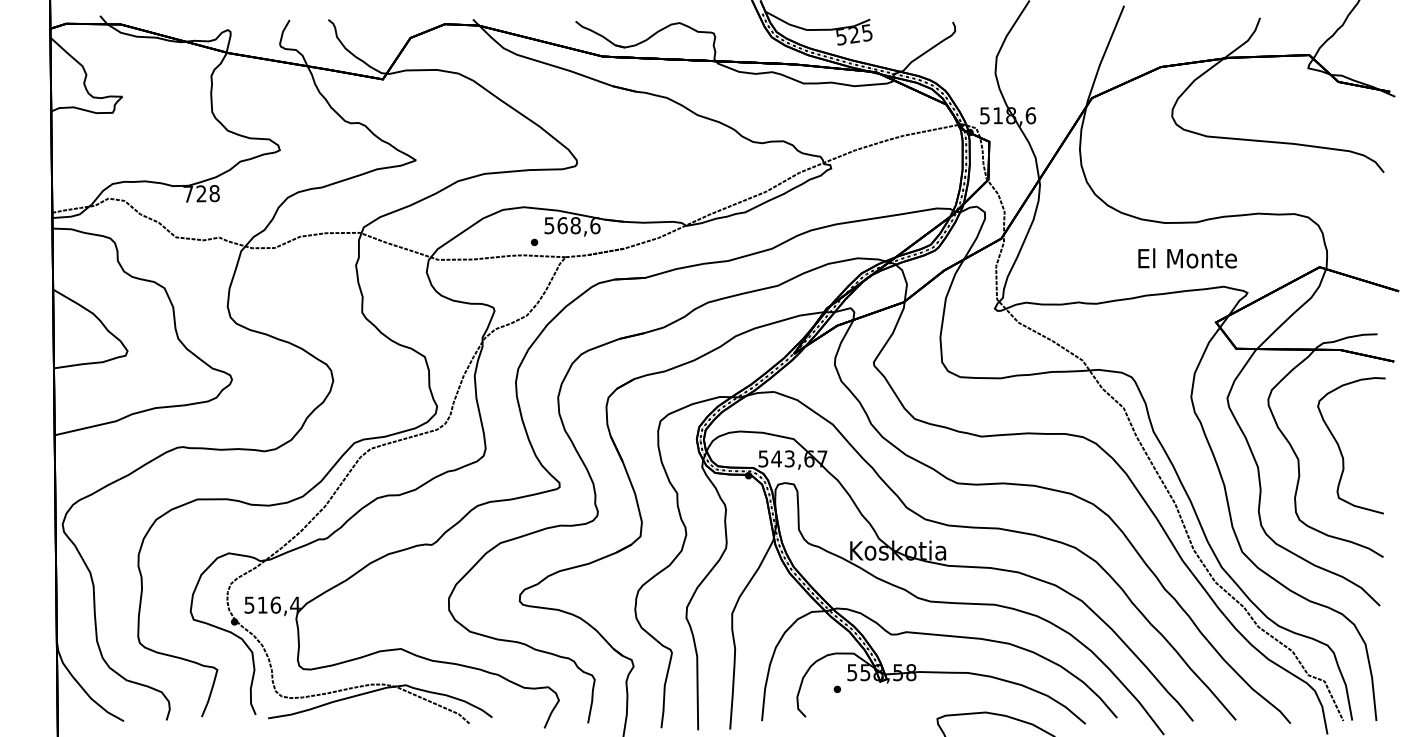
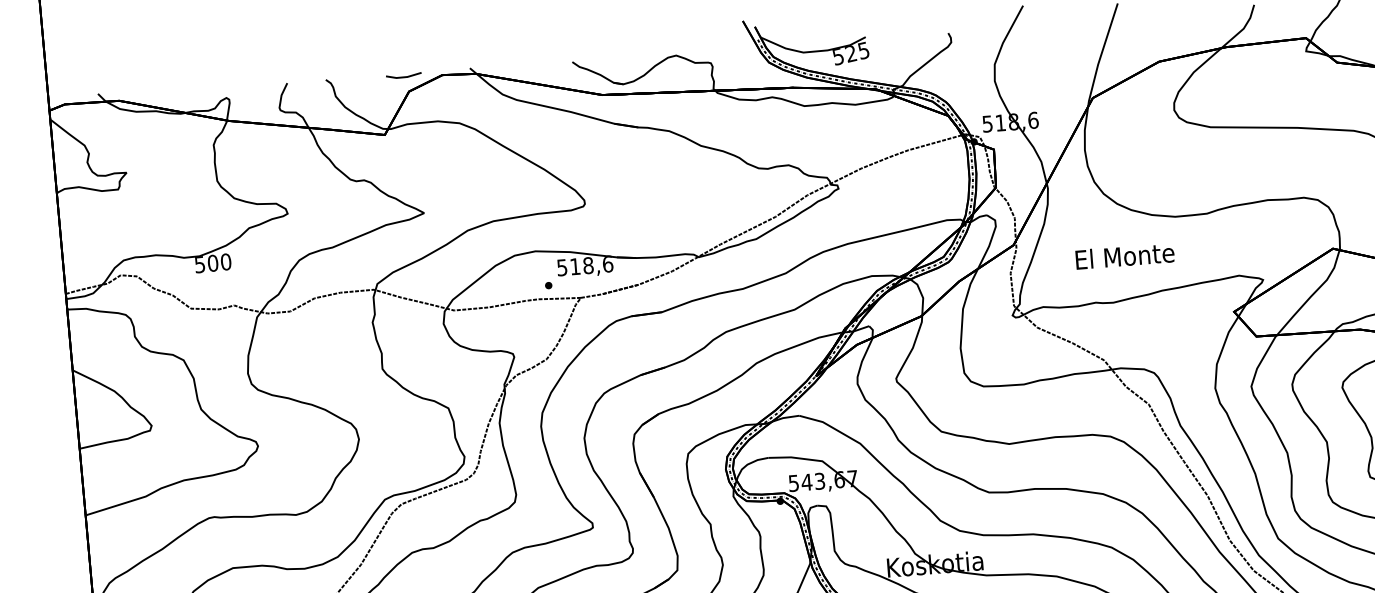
line: (406, 22) -> (403, 76), added
text: (201, 193) -> (212, 262), 728 -> 500
text: (562, 225) -> (575, 266), 568,6 -> 518,6
text: (1187, 258) -> (1124, 256), moved

